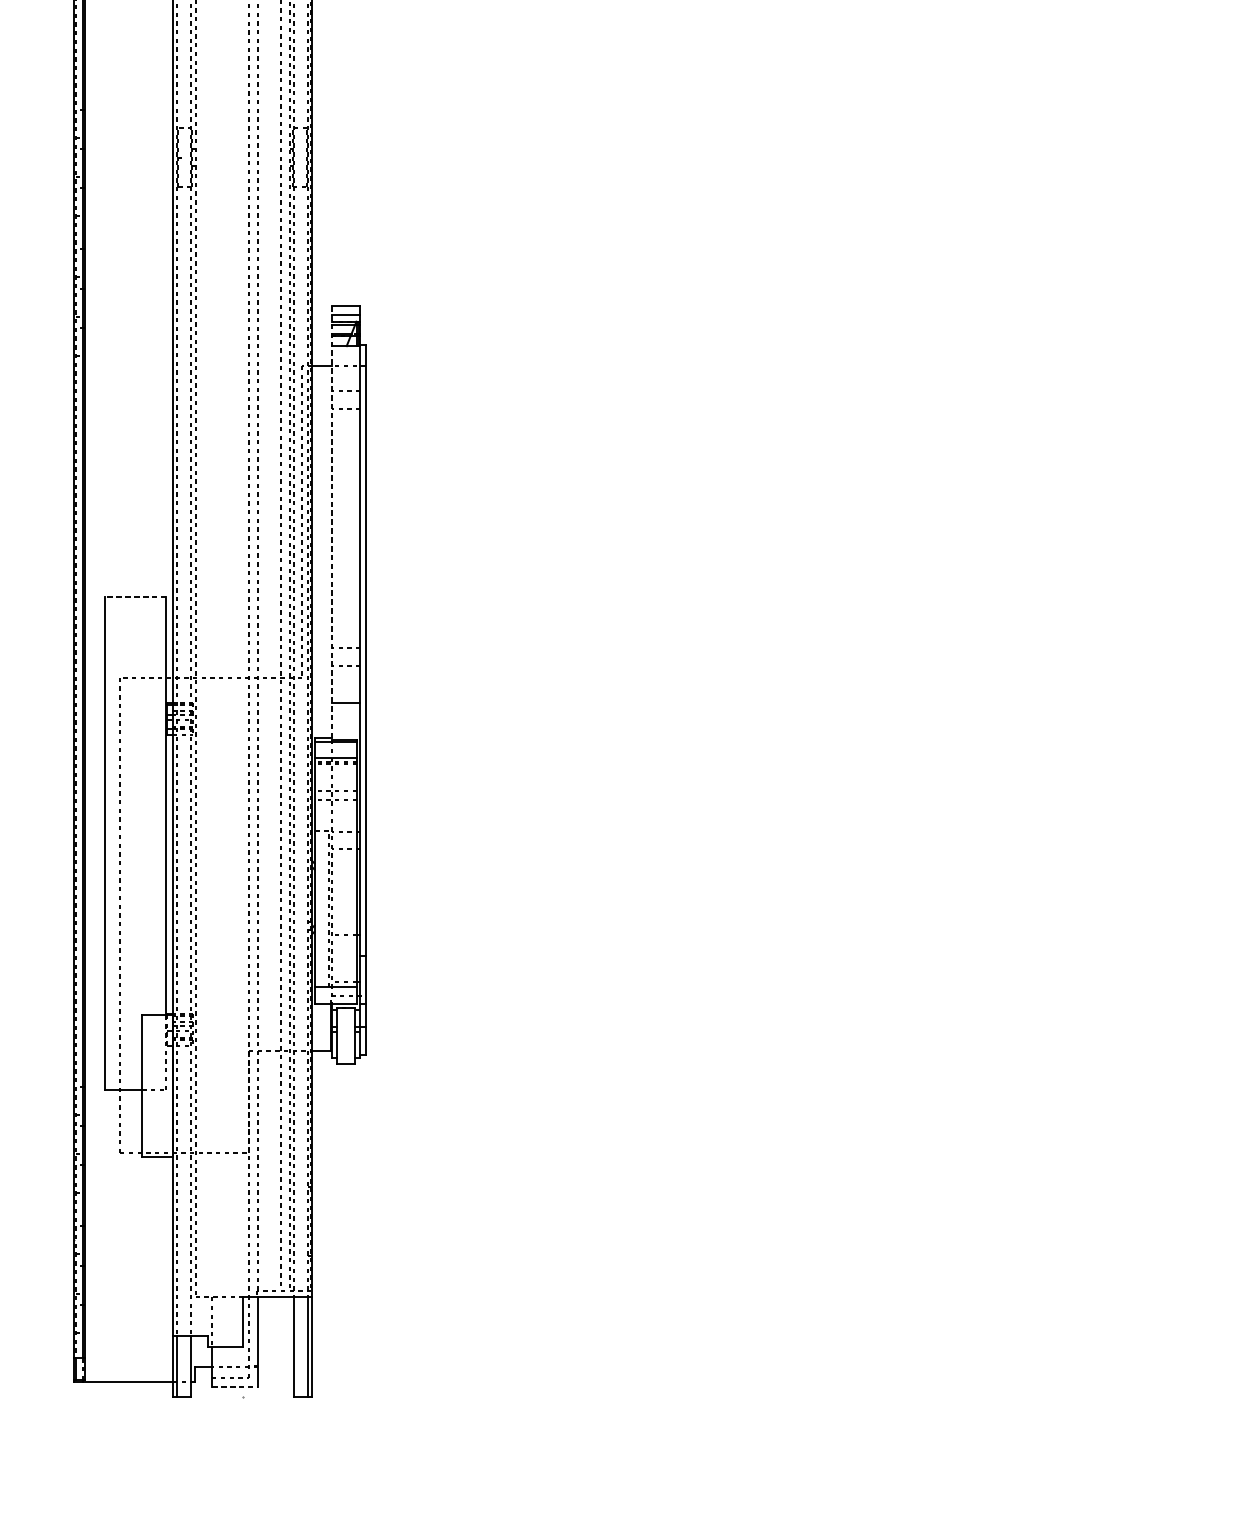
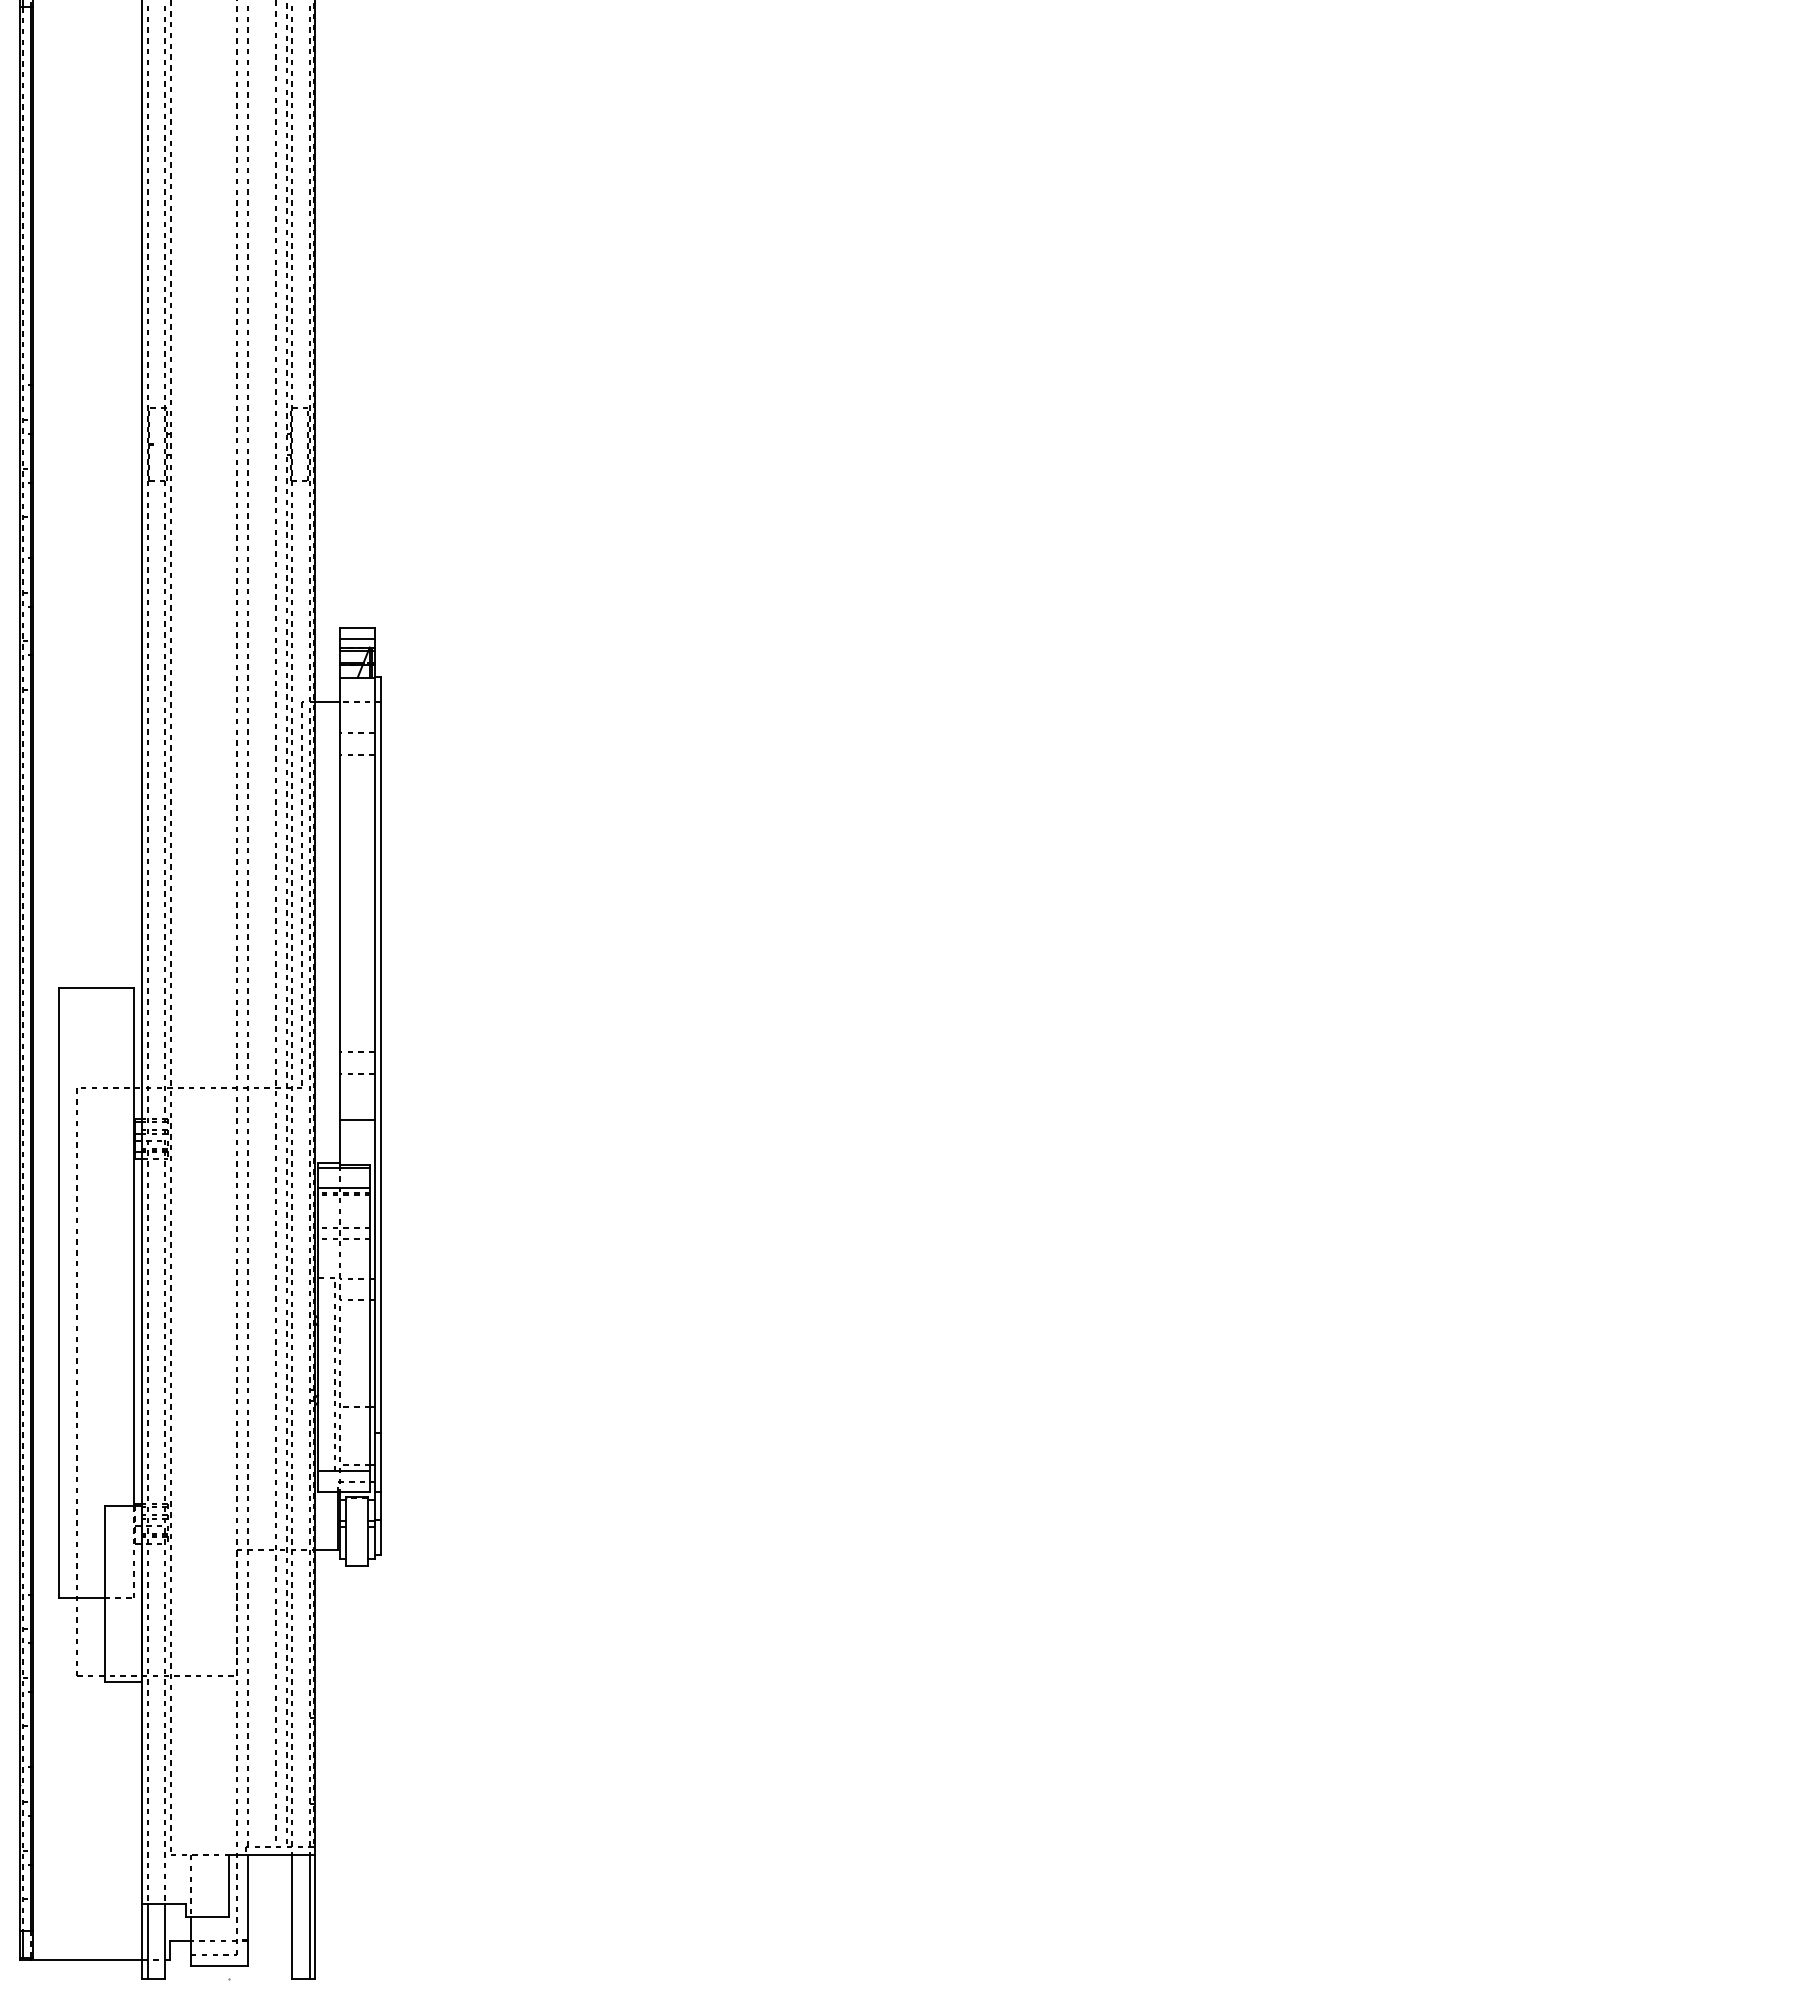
line: (332, 522) -> (339, 896), dashed -> solid
line: (135, 597) -> (96, 988), dashed -> solid
line: (235, 1386) -> (219, 1965), dashed -> solid

